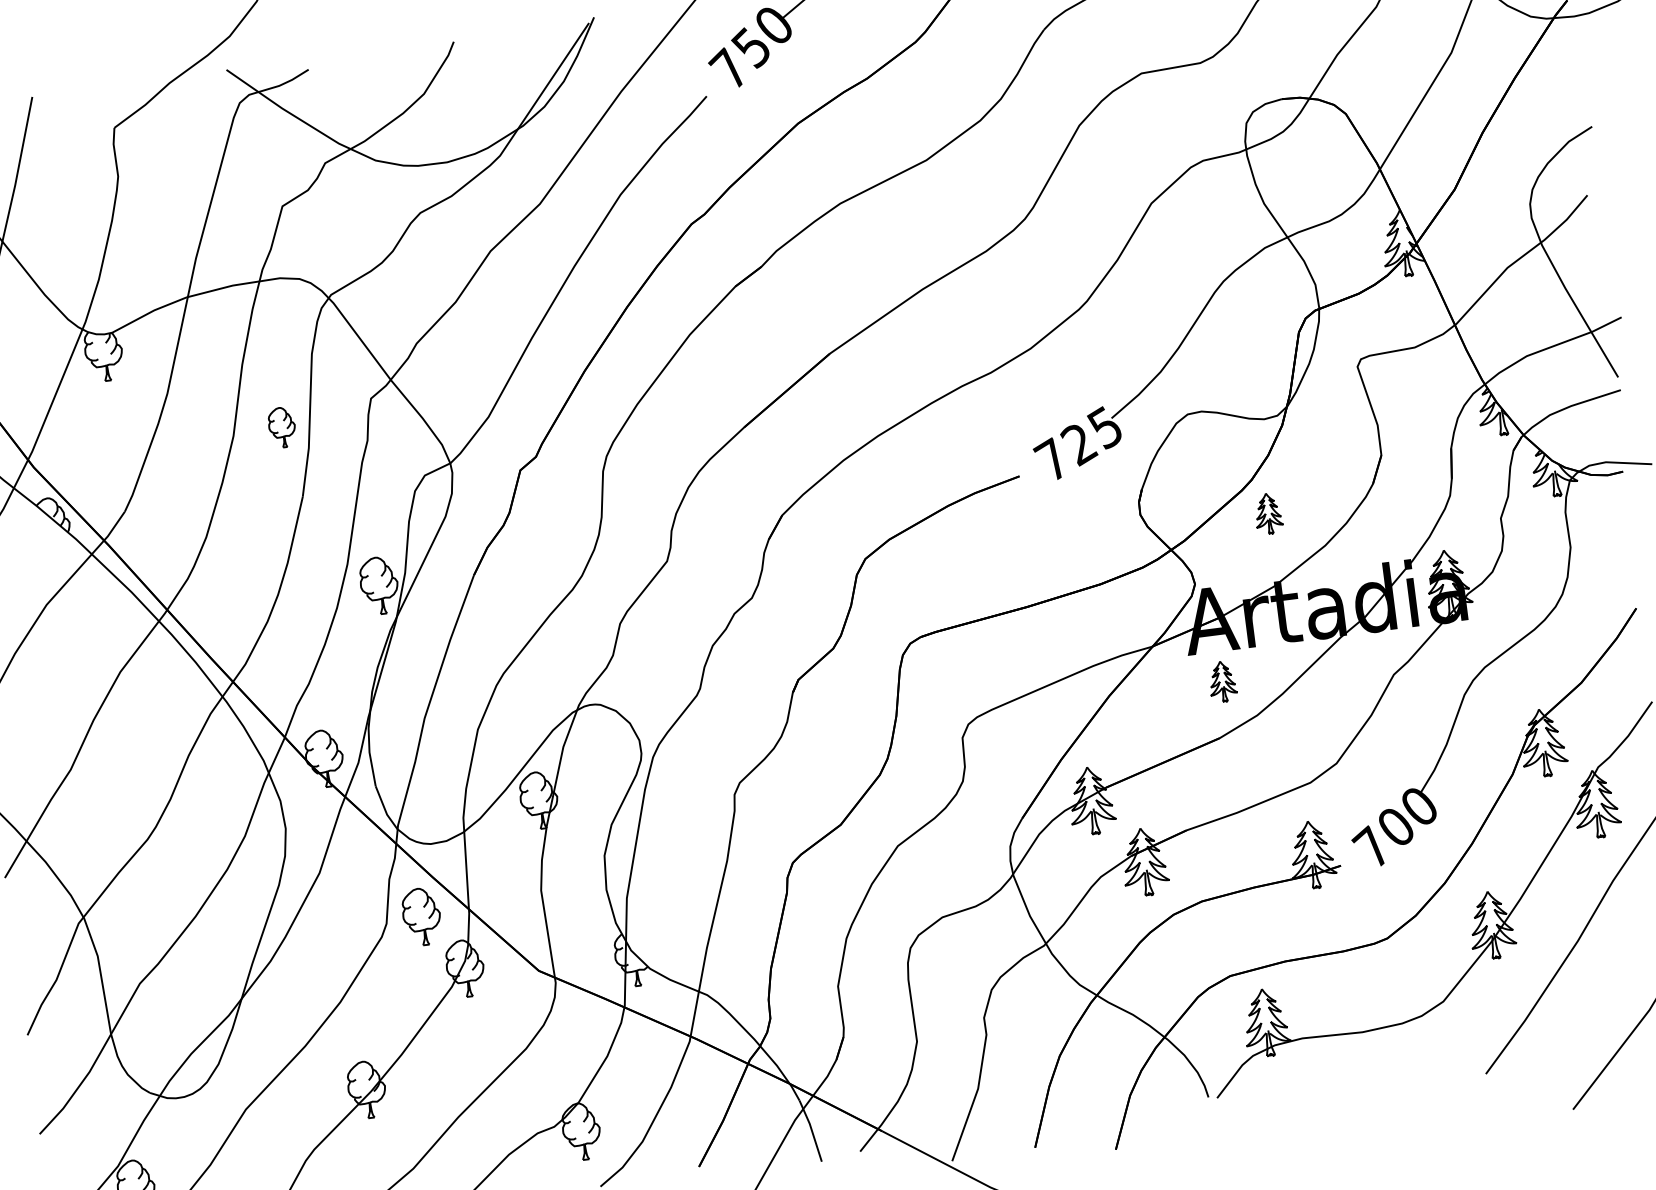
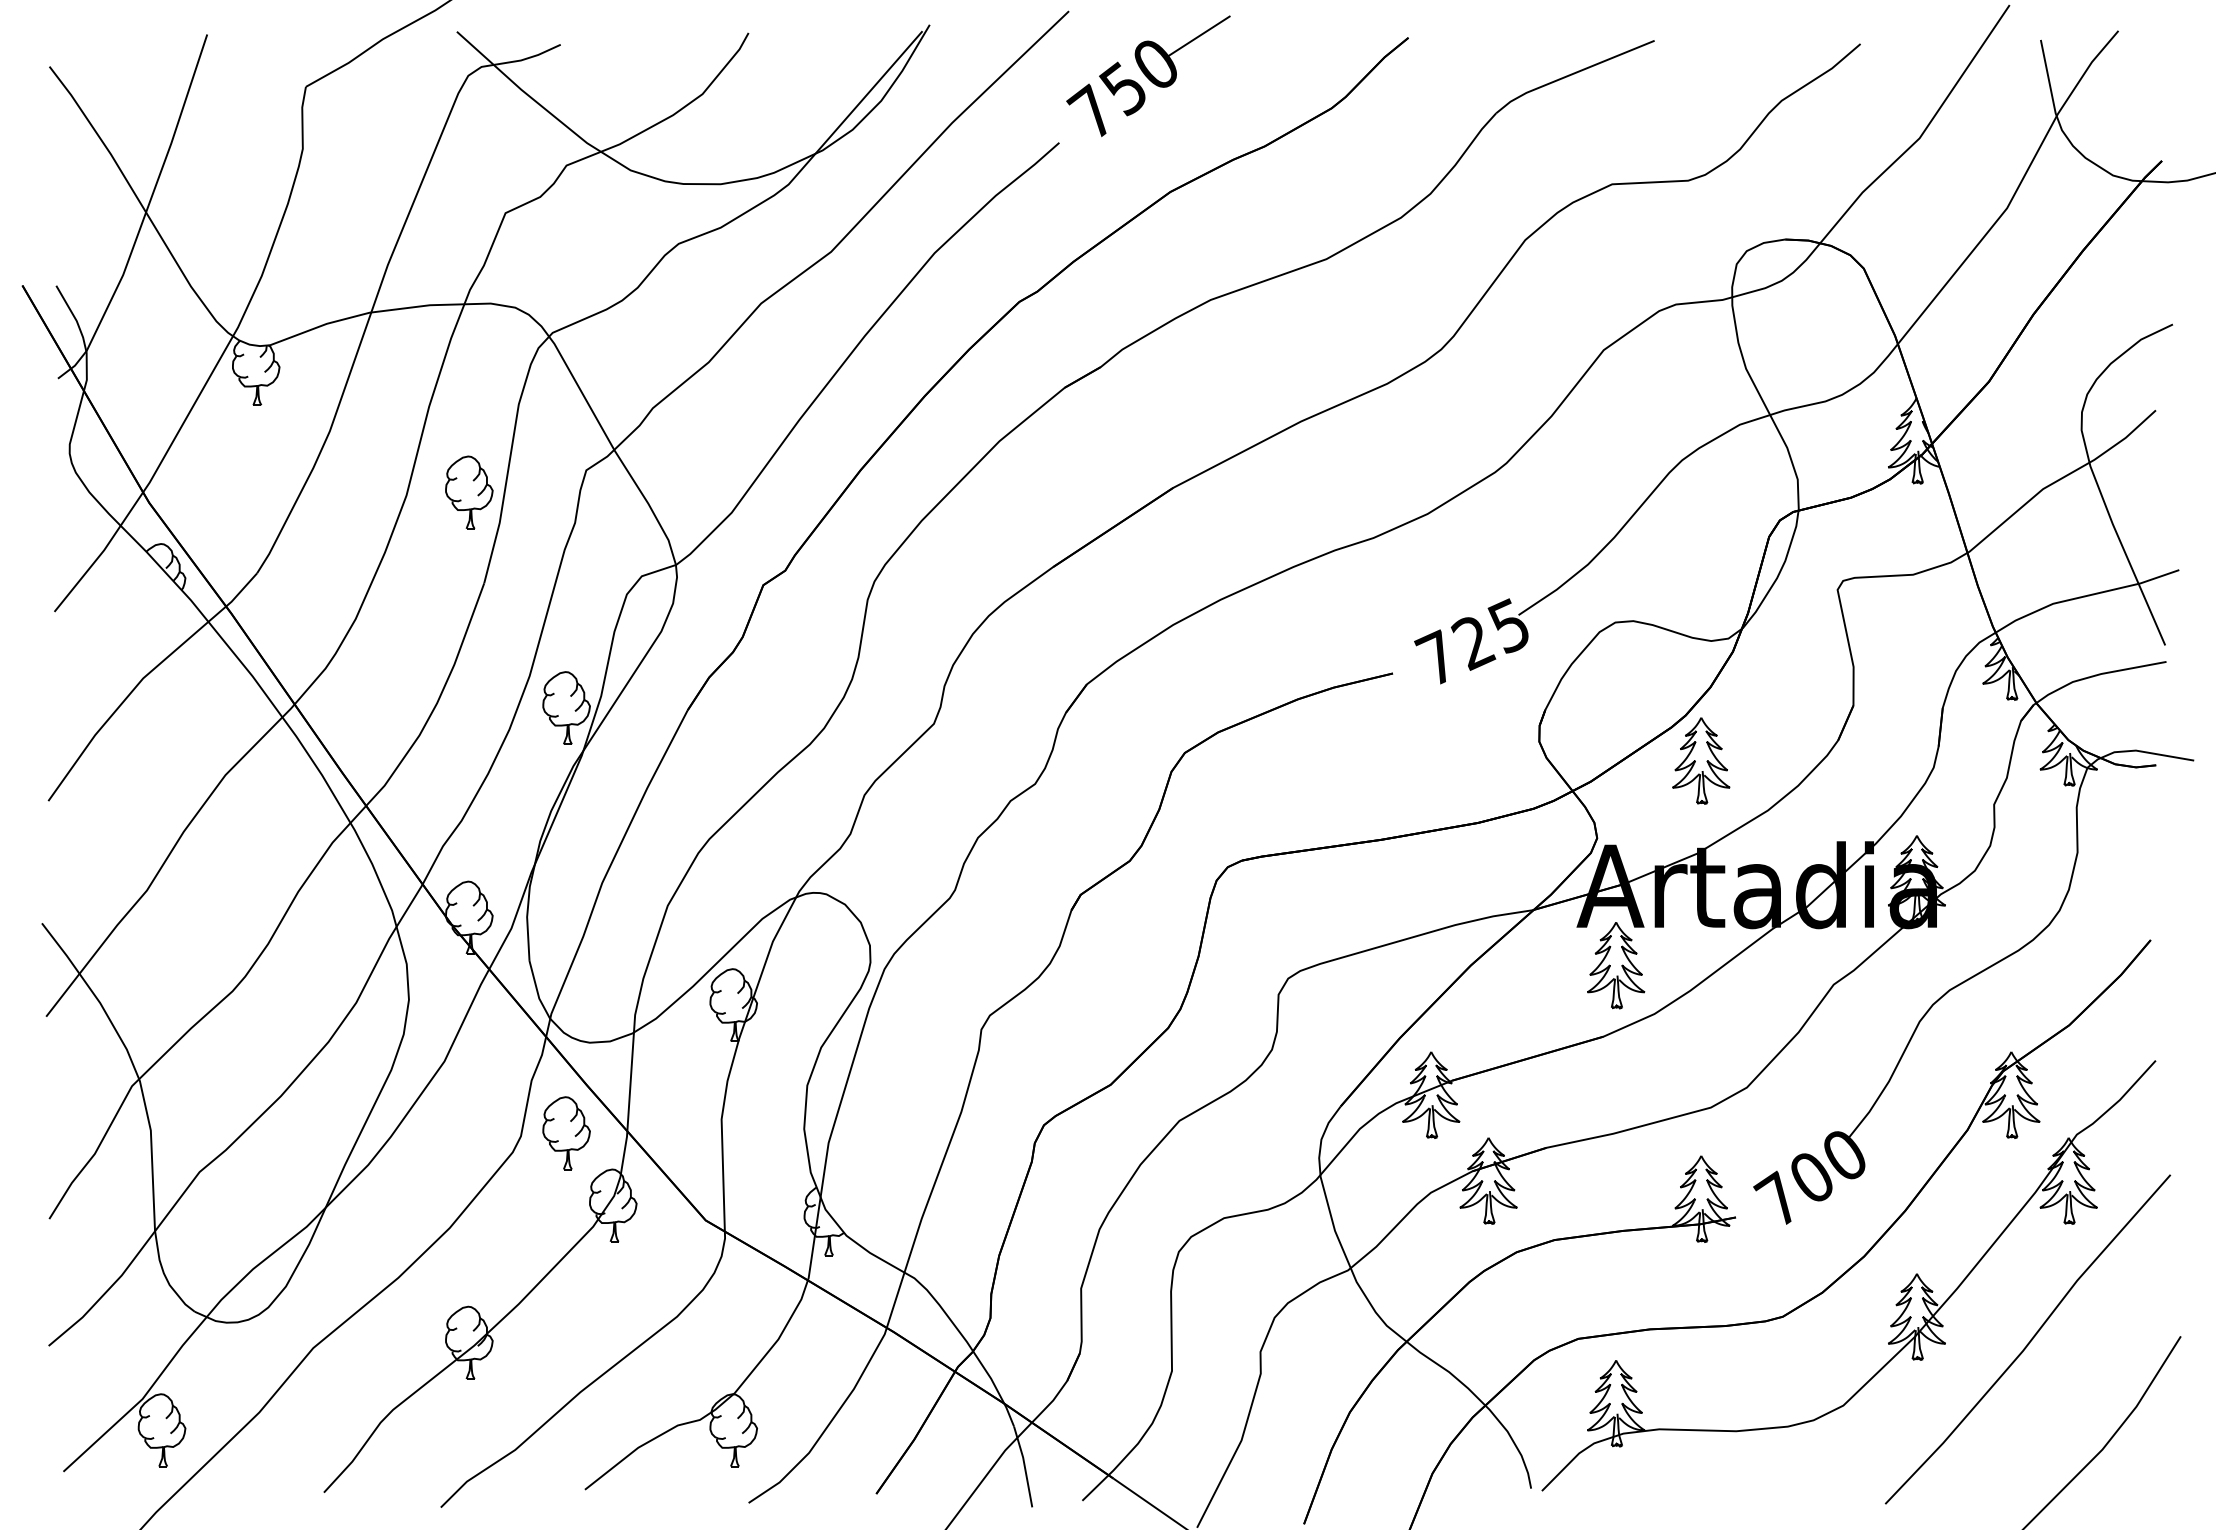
part: (282, 427) -> (469, 492), size x1.43
part: (1268, 513) -> (1701, 760), size x1.67
part: (1222, 681) -> (1616, 965), size x1.67

